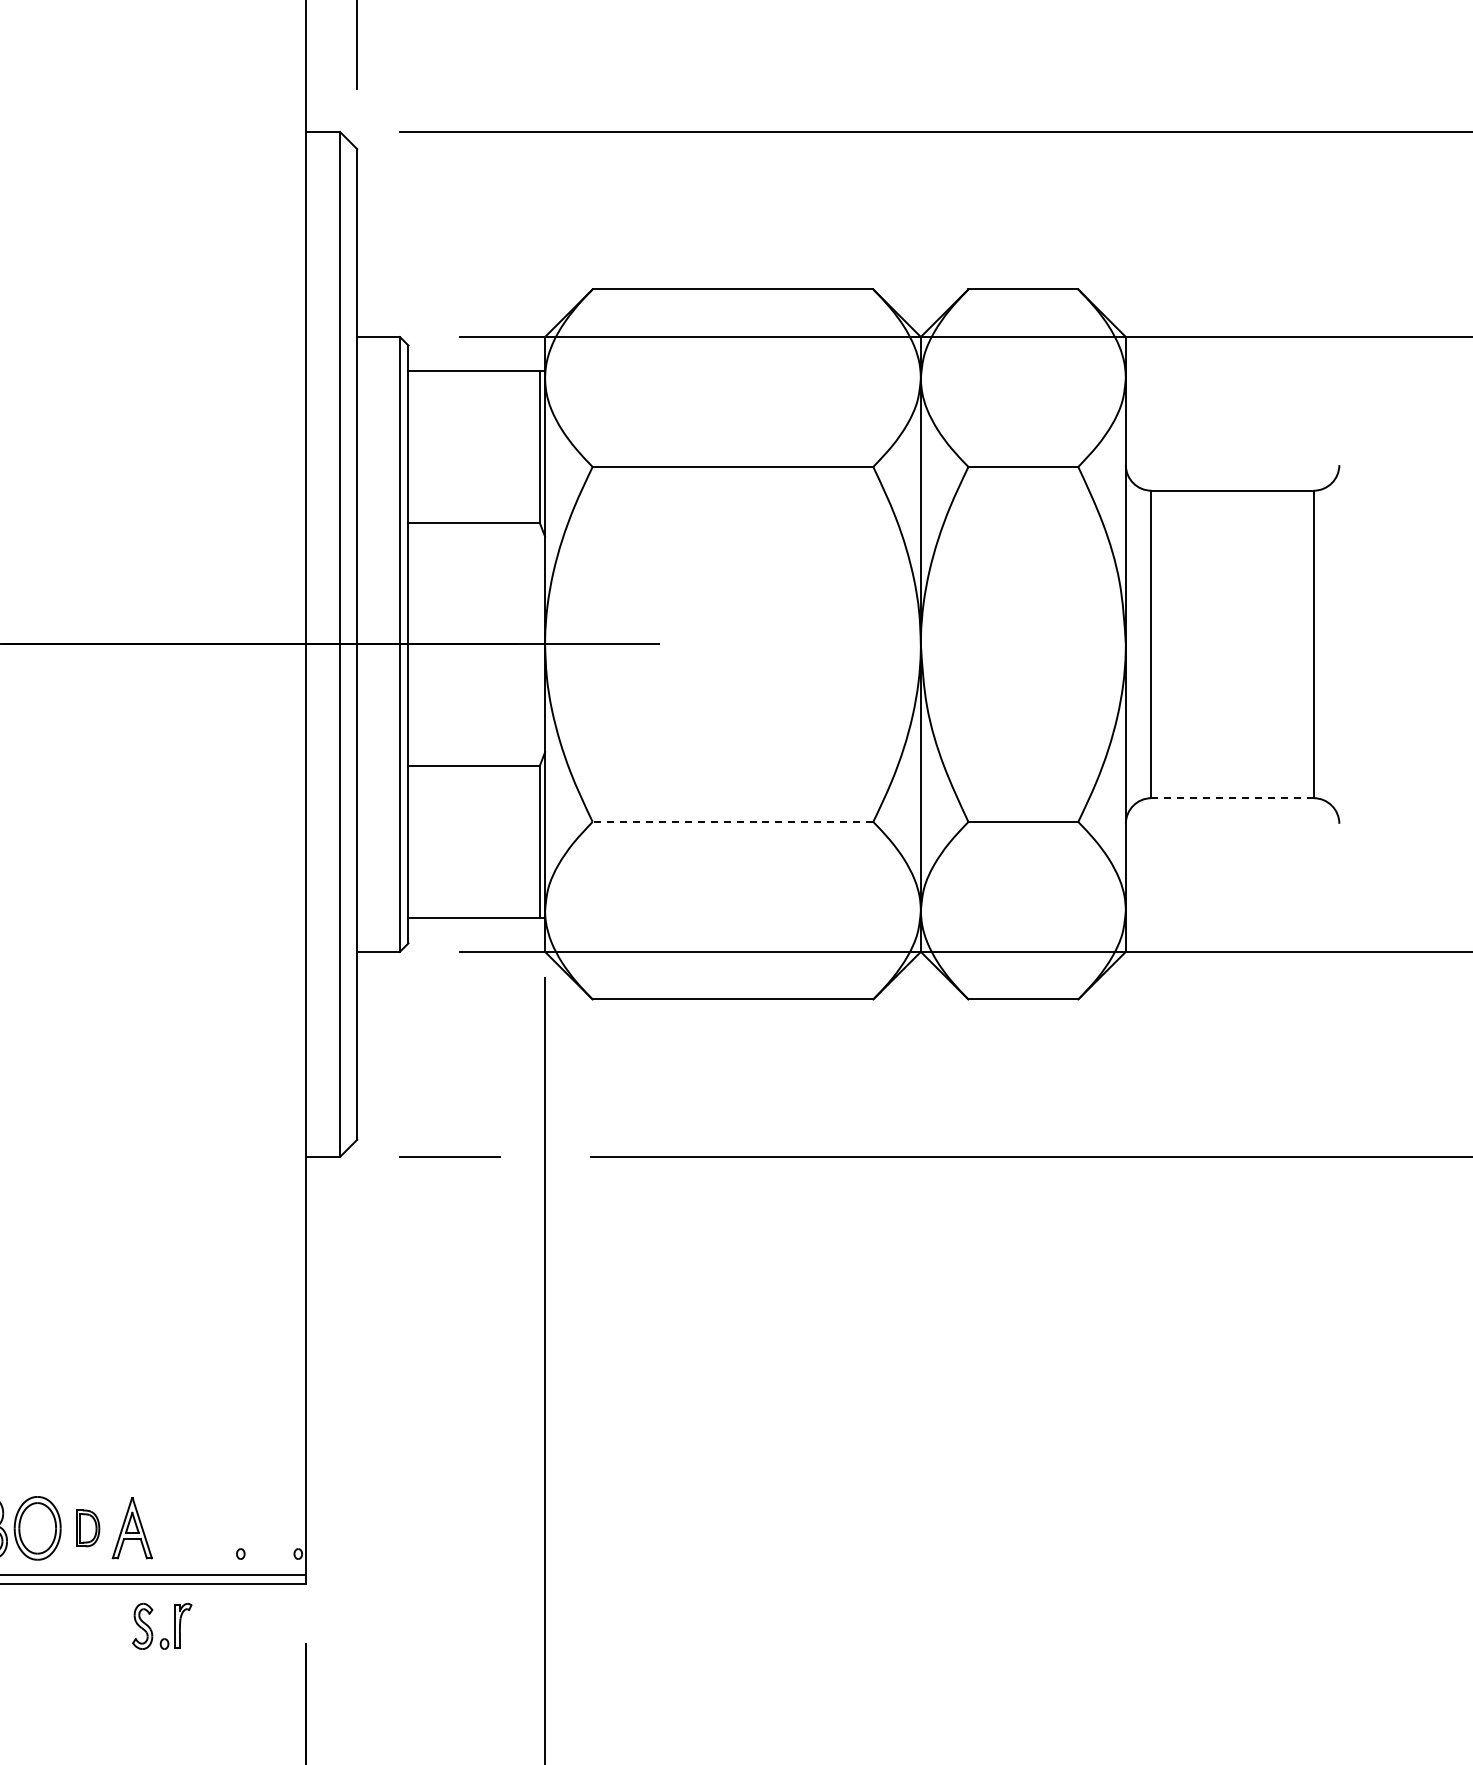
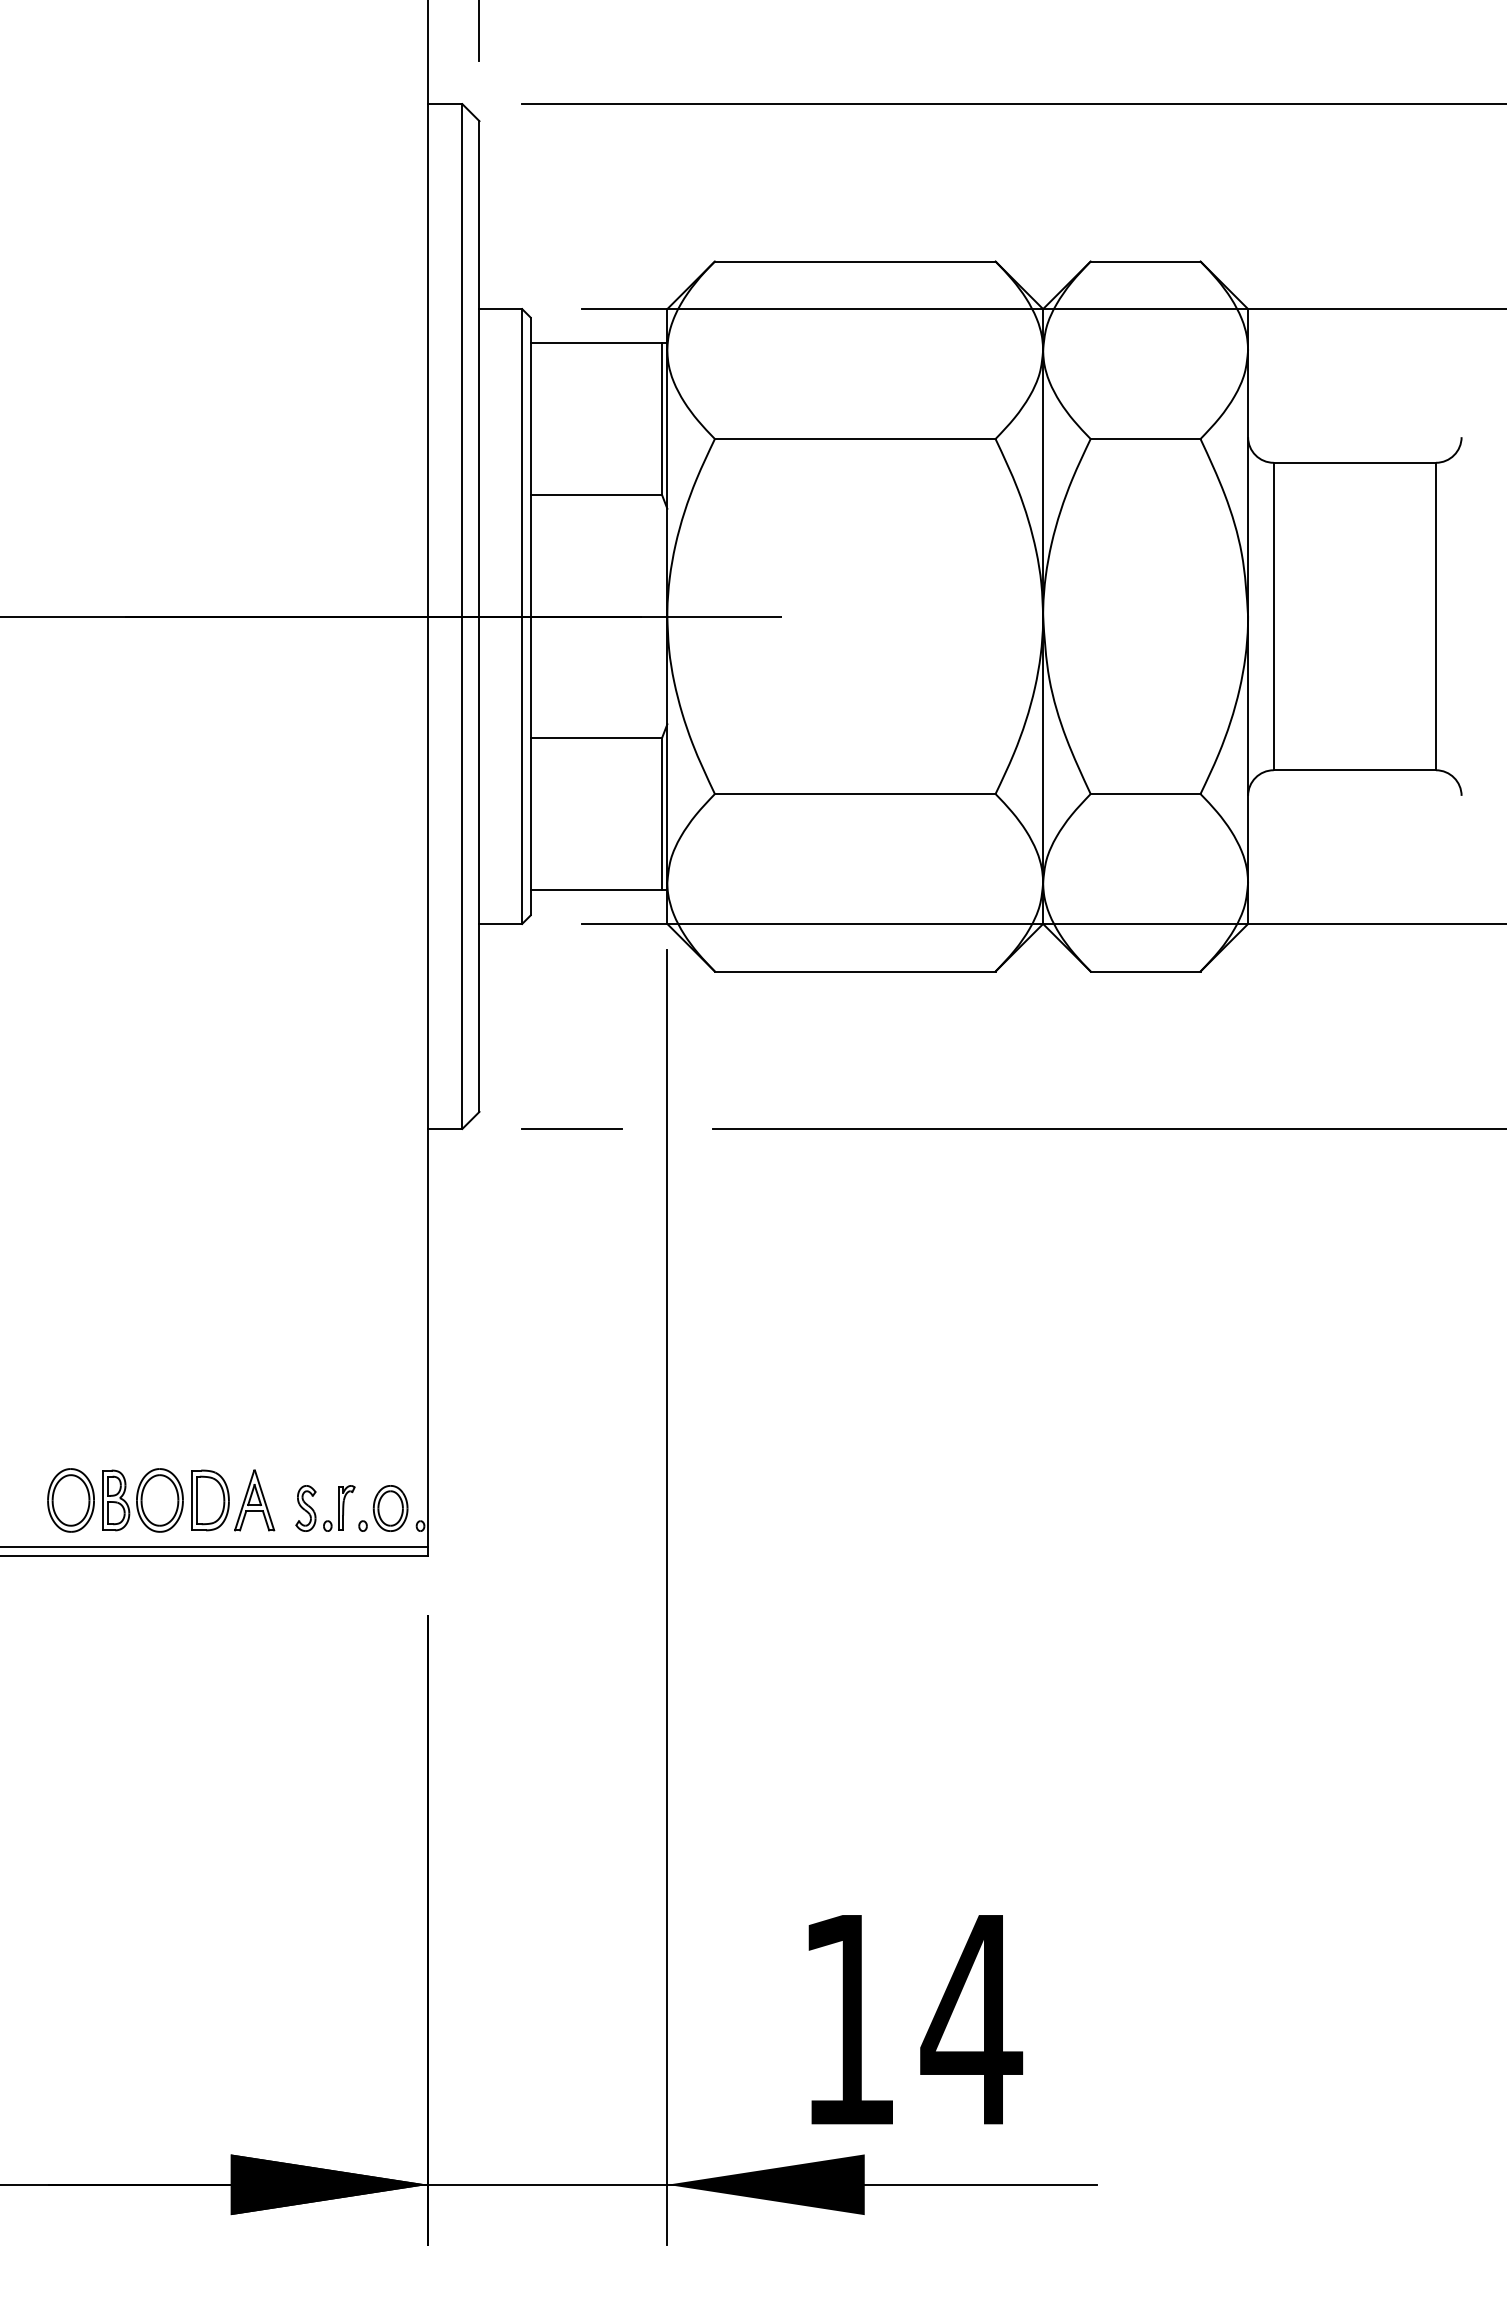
line: (1233, 798) -> (1355, 770), dashed -> solid
line: (732, 822) -> (854, 794), dashed -> solid
part: (88, 1528) -> (210, 1500), size x1.67
part: (268, 1536) -> (390, 1508), added
part: (152, 1630) -> (315, 1512), moved

